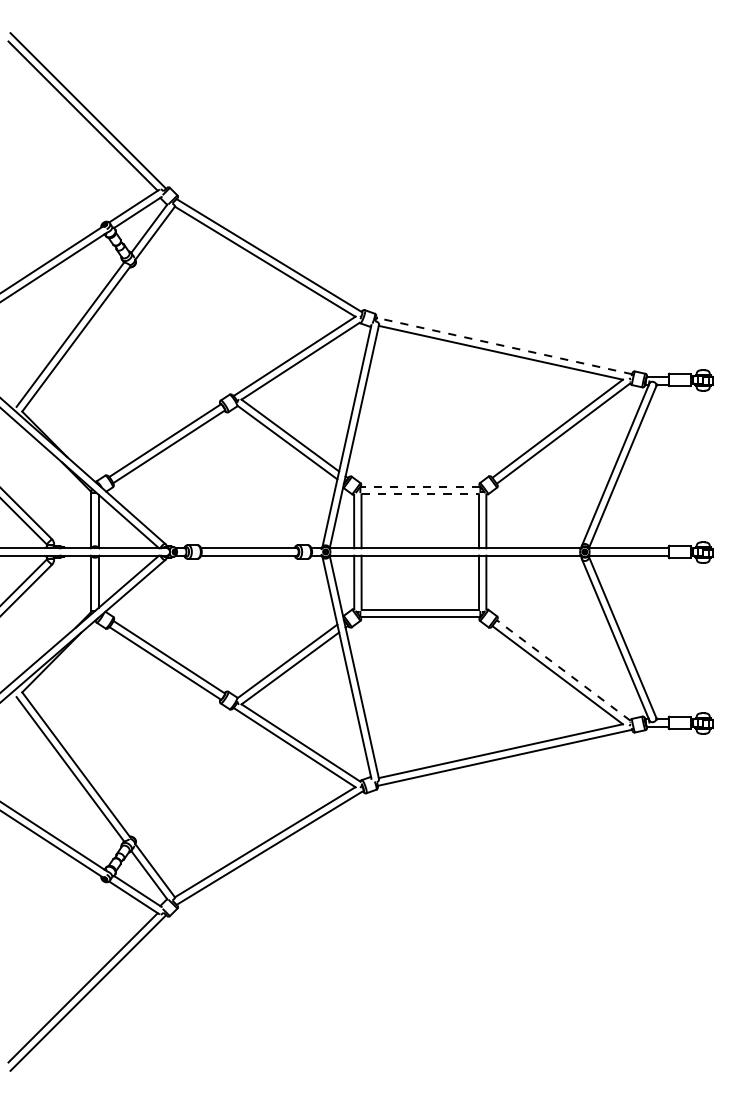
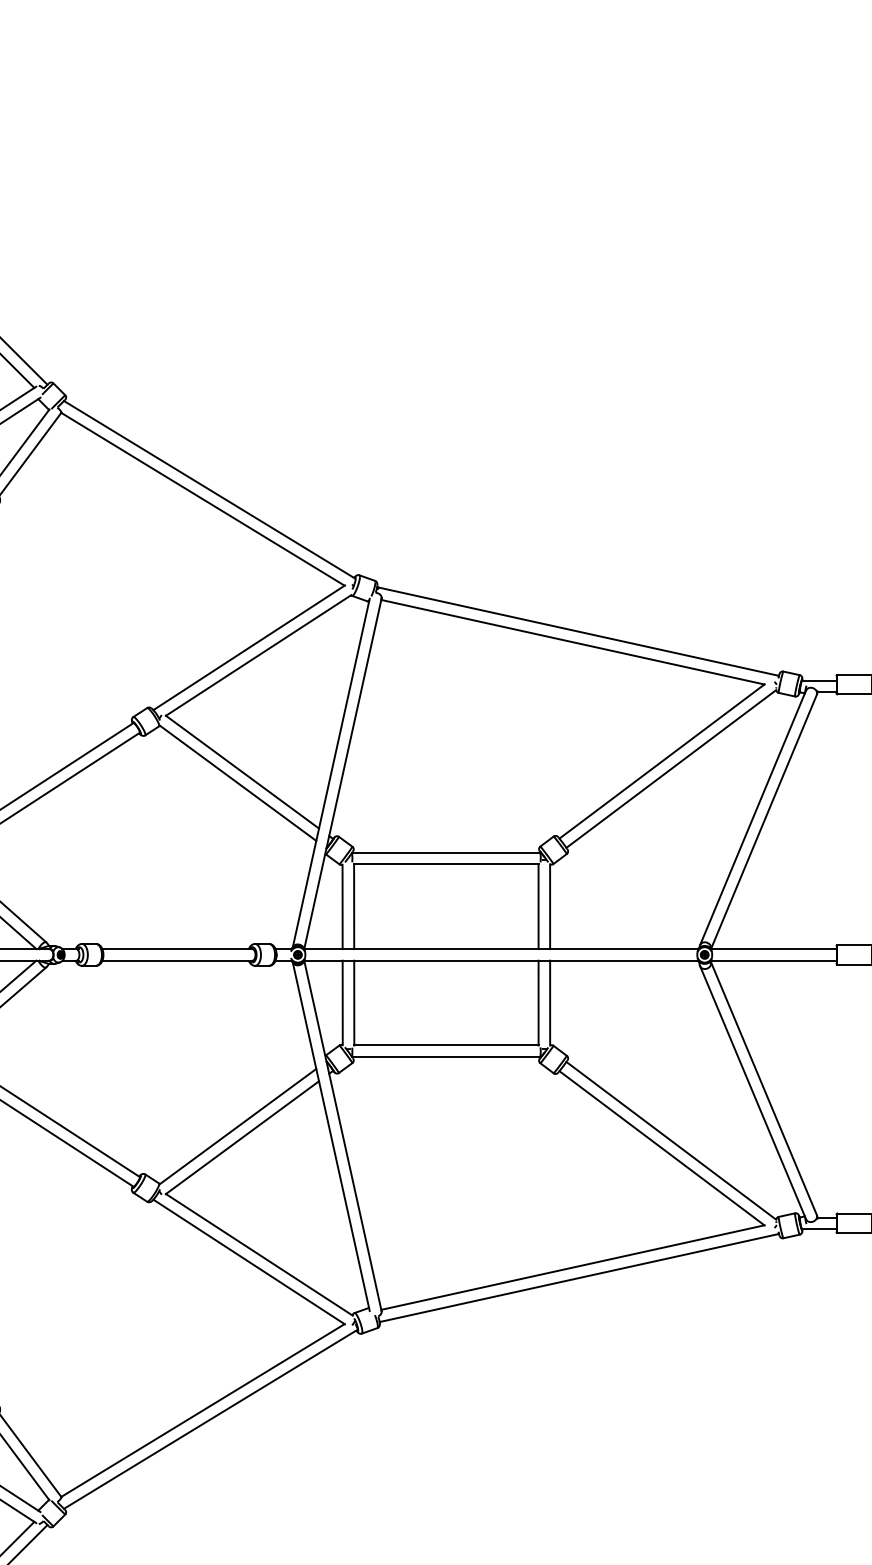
line: (504, 346) -> (578, 632), dashed -> solid
line: (420, 486) -> (446, 852), dashed -> solid
line: (420, 494) -> (446, 864), dashed -> solid
line: (563, 670) -> (671, 1140), dashed -> solid

